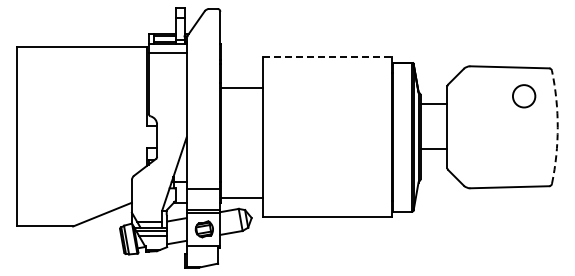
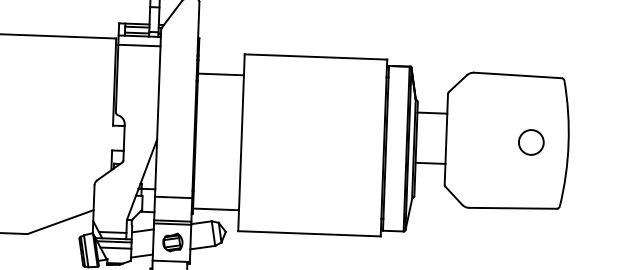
line: (327, 57) -> (316, 57), dashed -> solid
line: (241, 88) -> (220, 74), moved
circle: (524, 96) -> (531, 142), moved
arc: (557, 127) -> (568, 144), dashed -> solid

